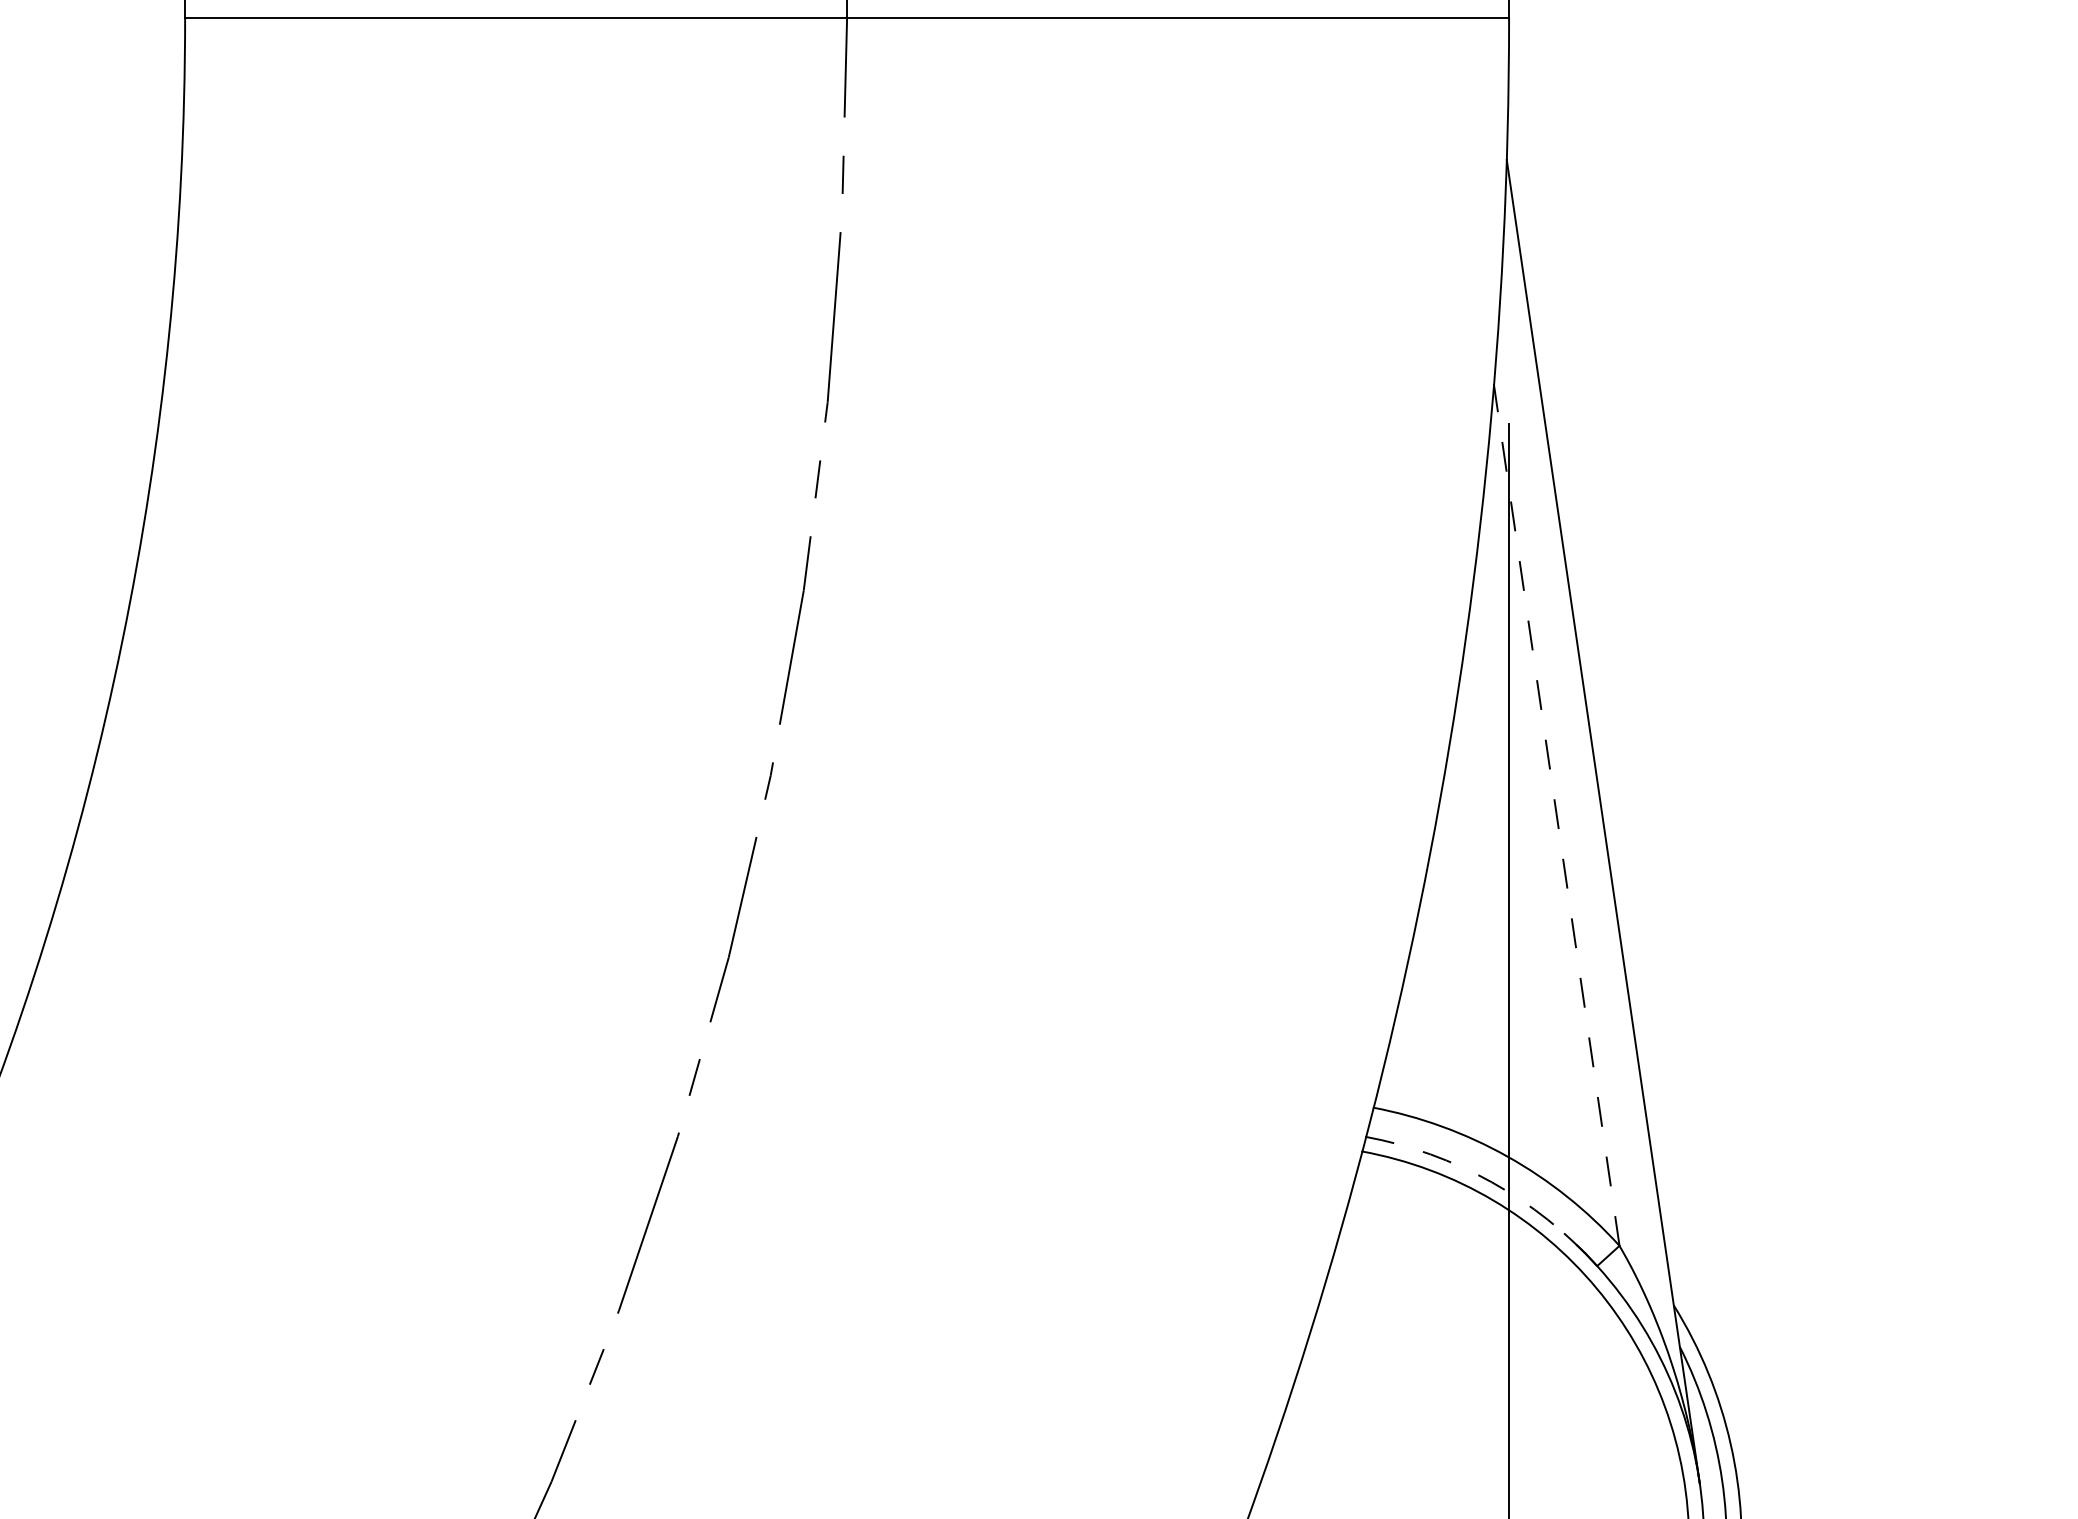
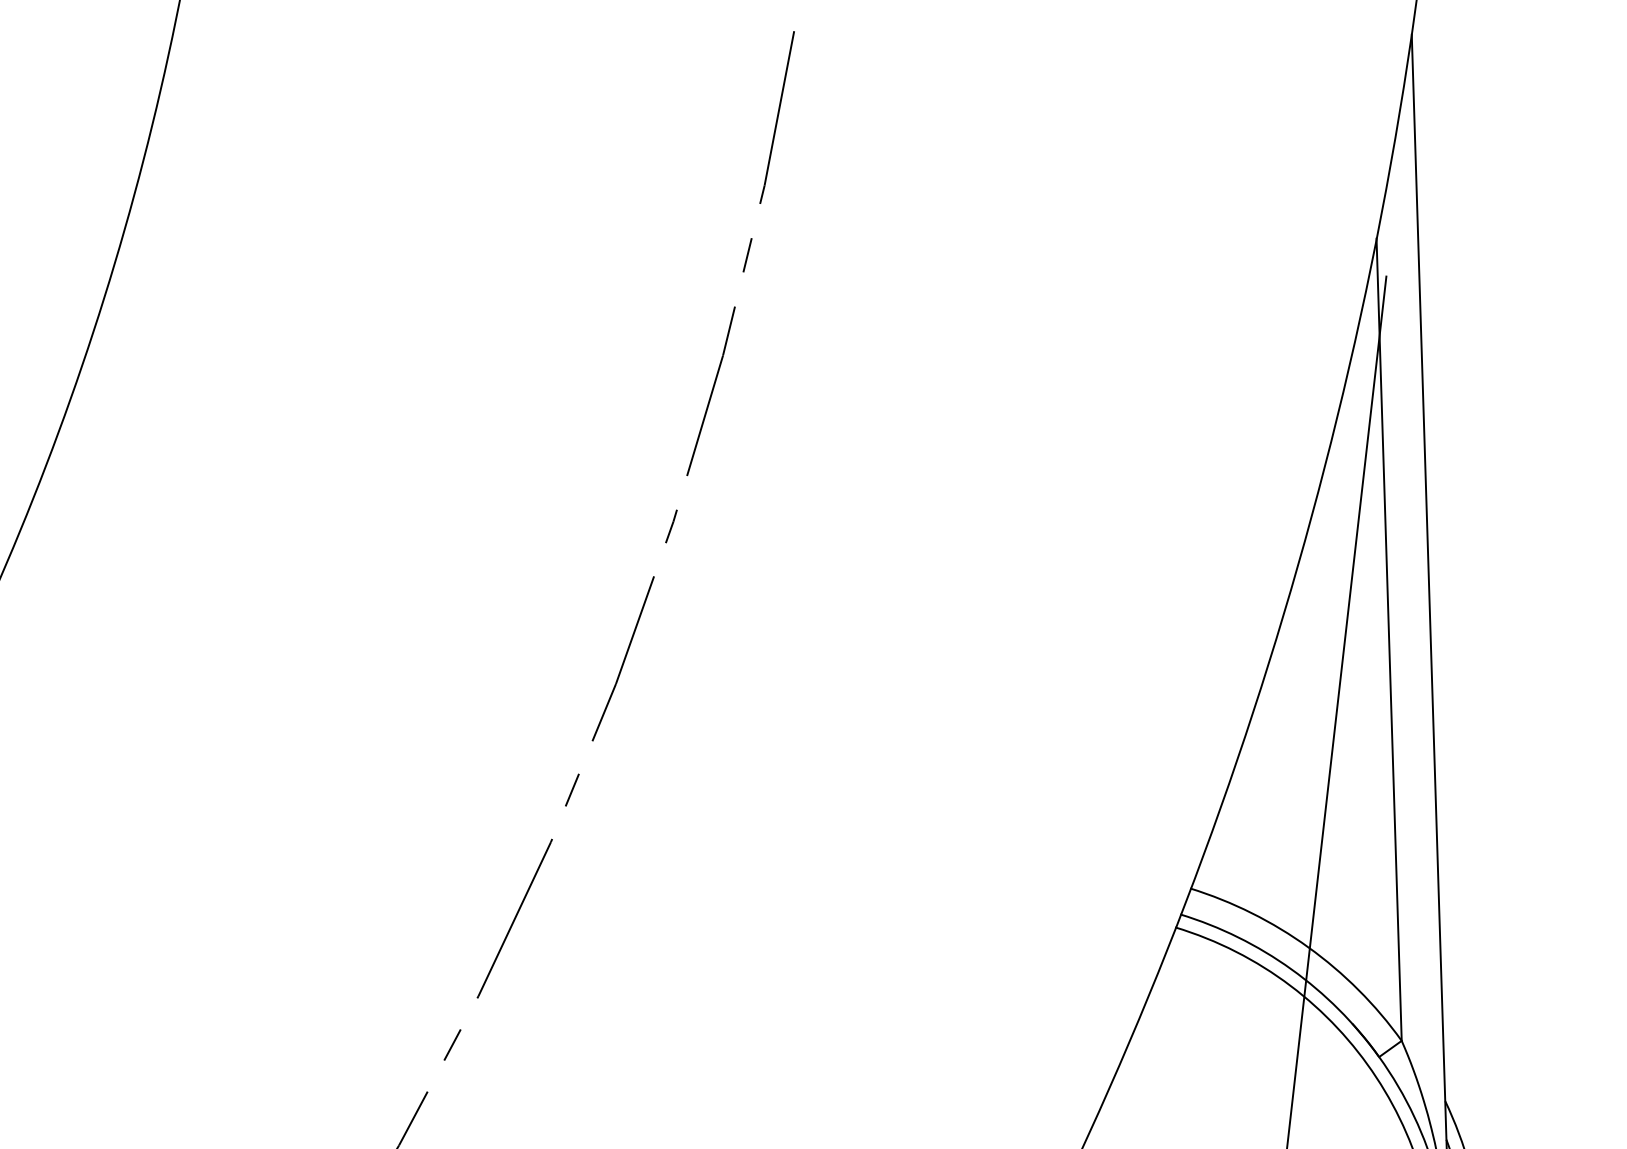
line: (1556, 814) -> (1389, 639), dashed -> solid
arc: (1491, 1182) -> (1291, 969), dashed -> solid

